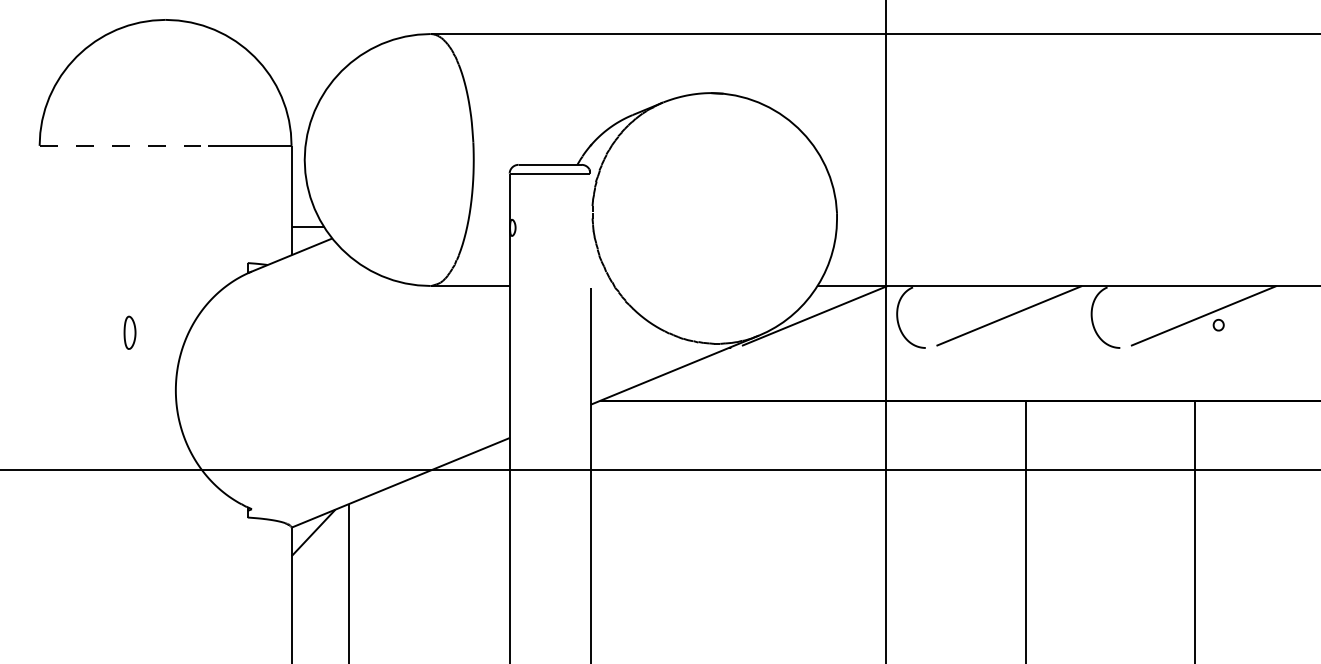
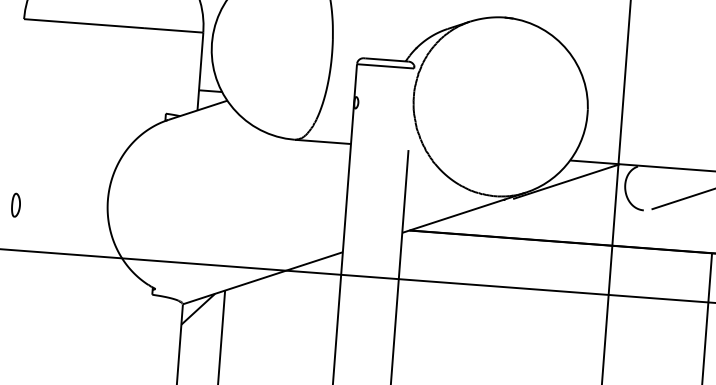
line: (124, 145) -> (84, 23), dashed -> solid
part: (129, 332) -> (15, 205), moved

